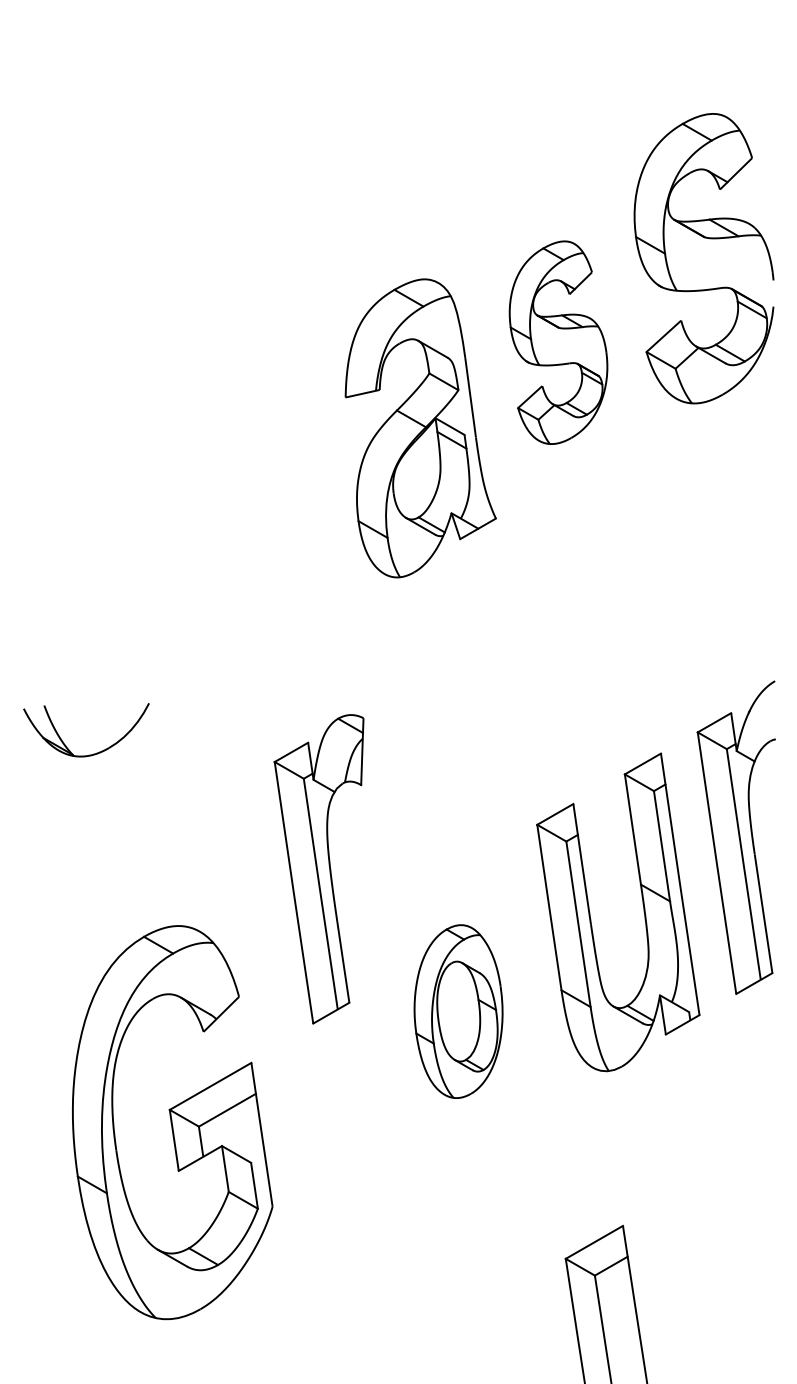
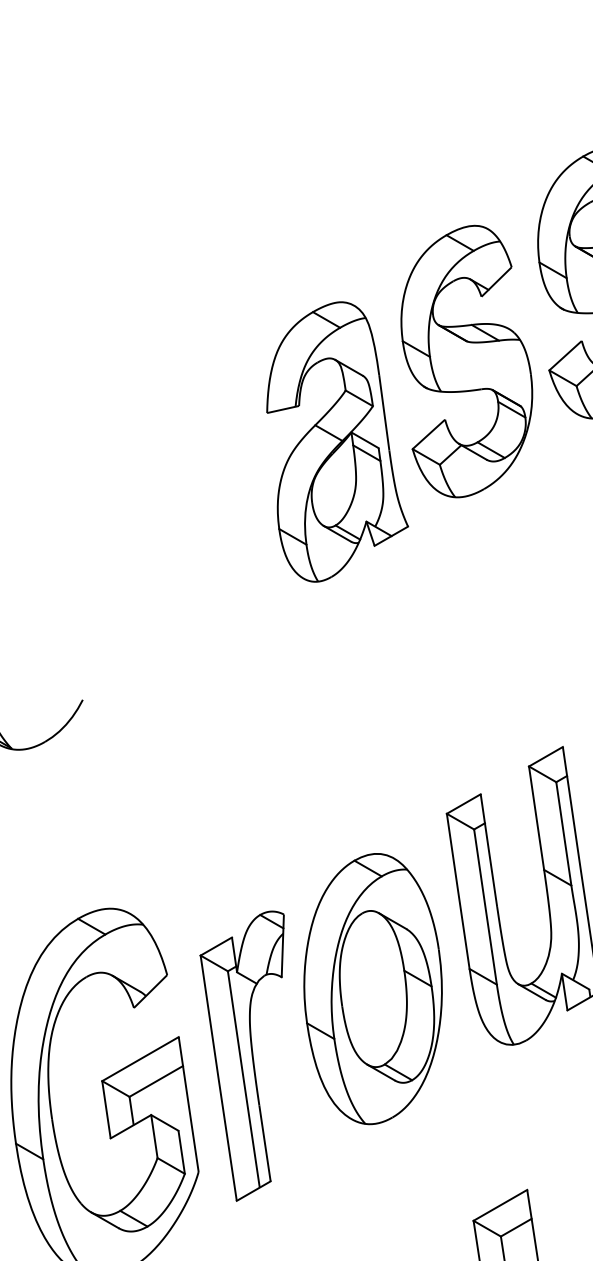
part: (558, 342) -> (466, 361), size x1.43
part: (318, 869) -> (241, 1056), moved
part: (458, 1011) -> (372, 988), size x1.67

